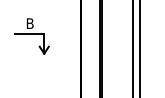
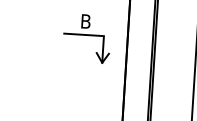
part: (31, 36) -> (86, 38), moved

